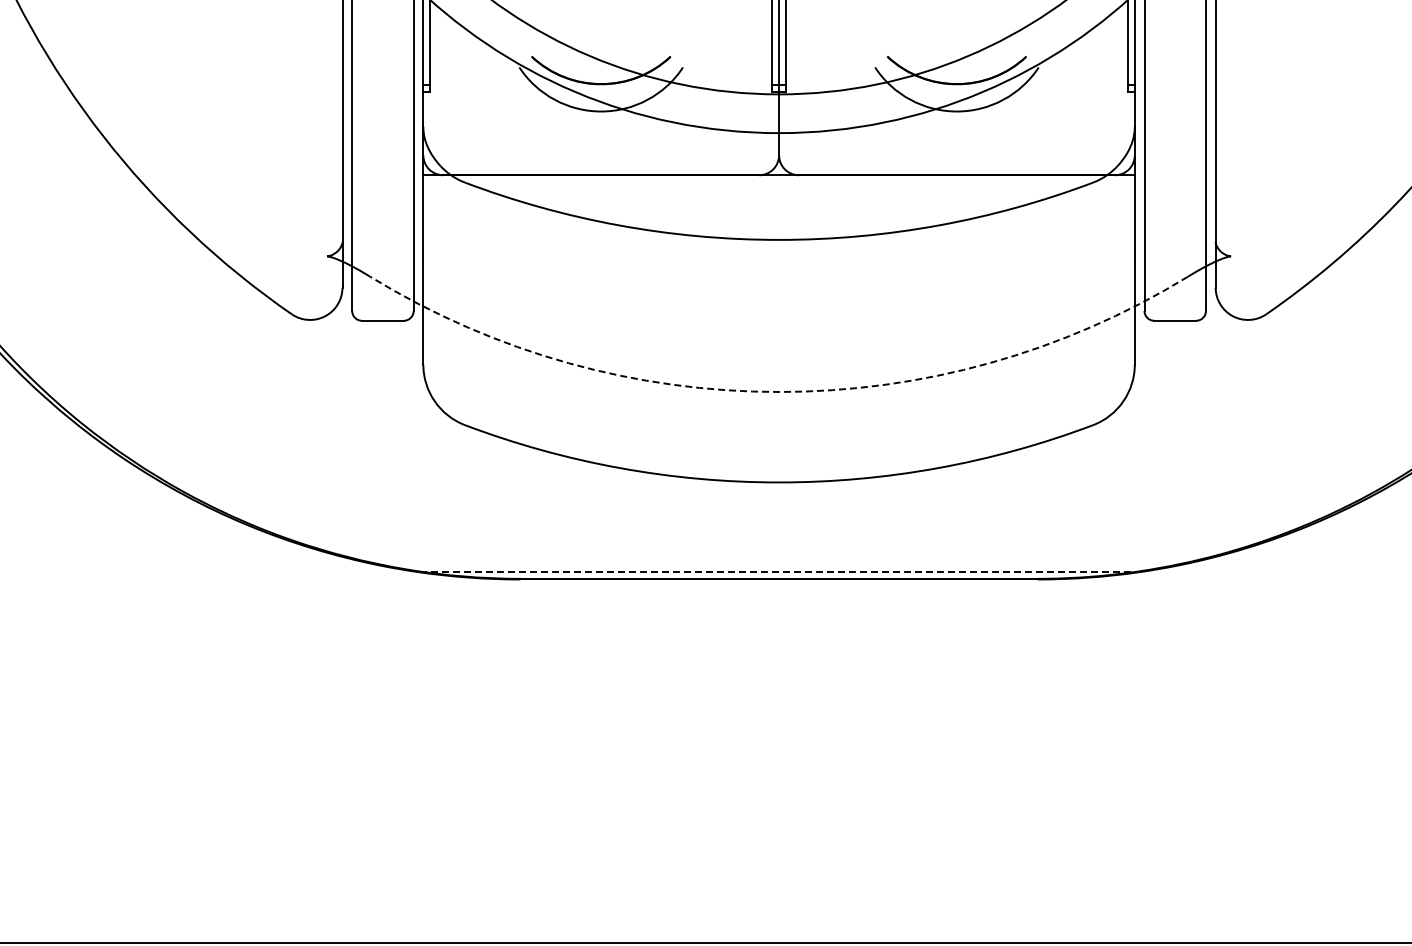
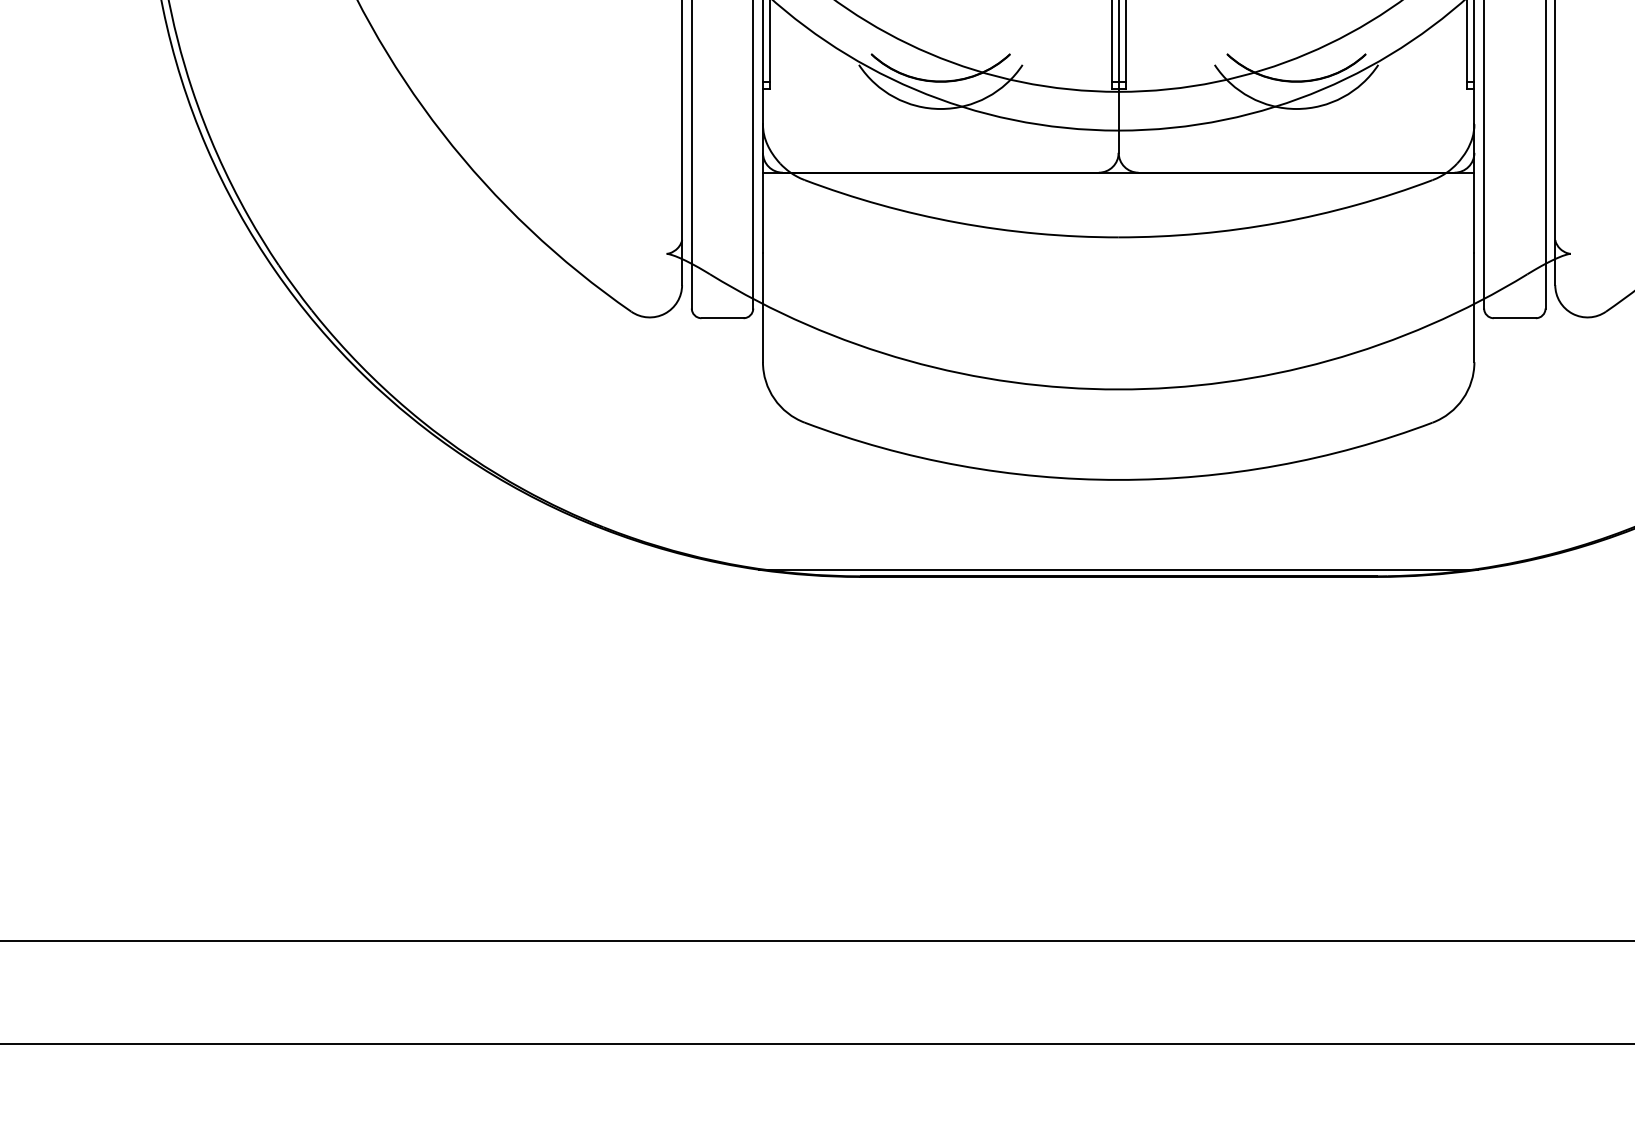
arc: (778, 392) -> (1118, 389), dashed -> solid
line: (779, 572) -> (1119, 569), dashed -> solid

